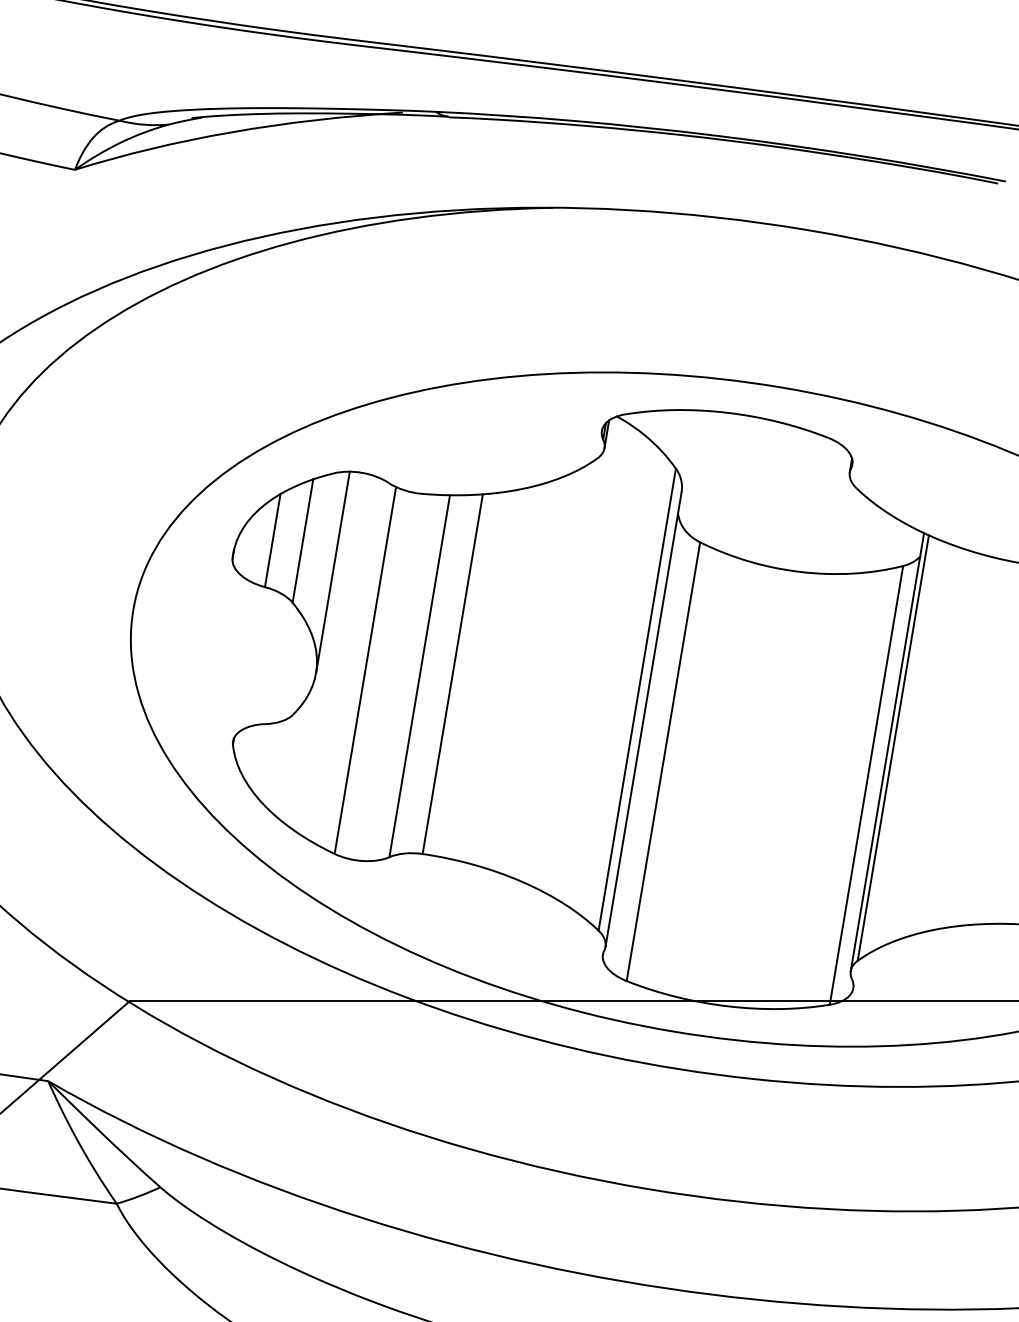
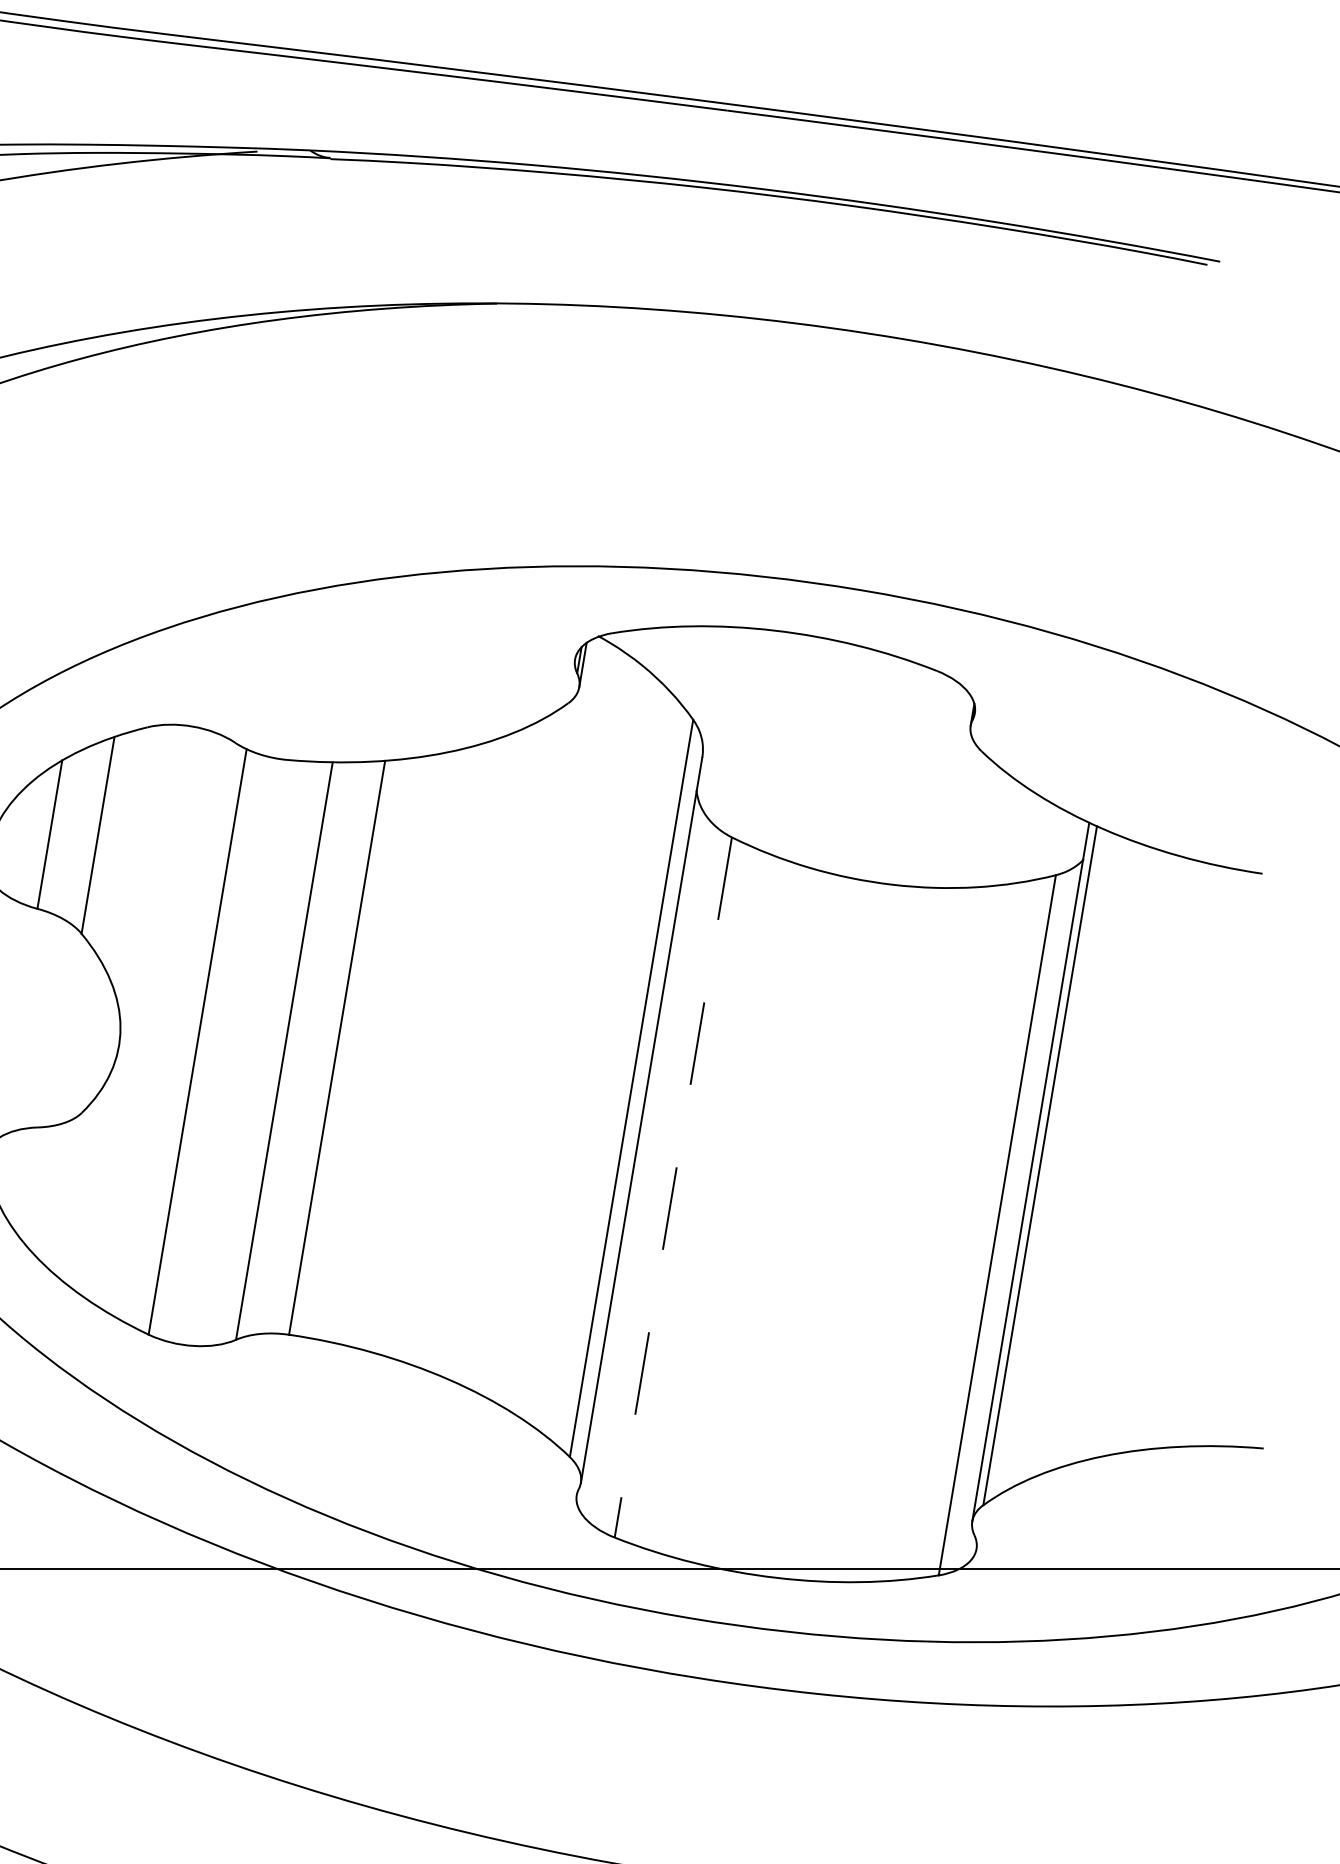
line: (332, 571) -> (145, 883), removed
line: (663, 762) -> (673, 1188), solid -> dashed

